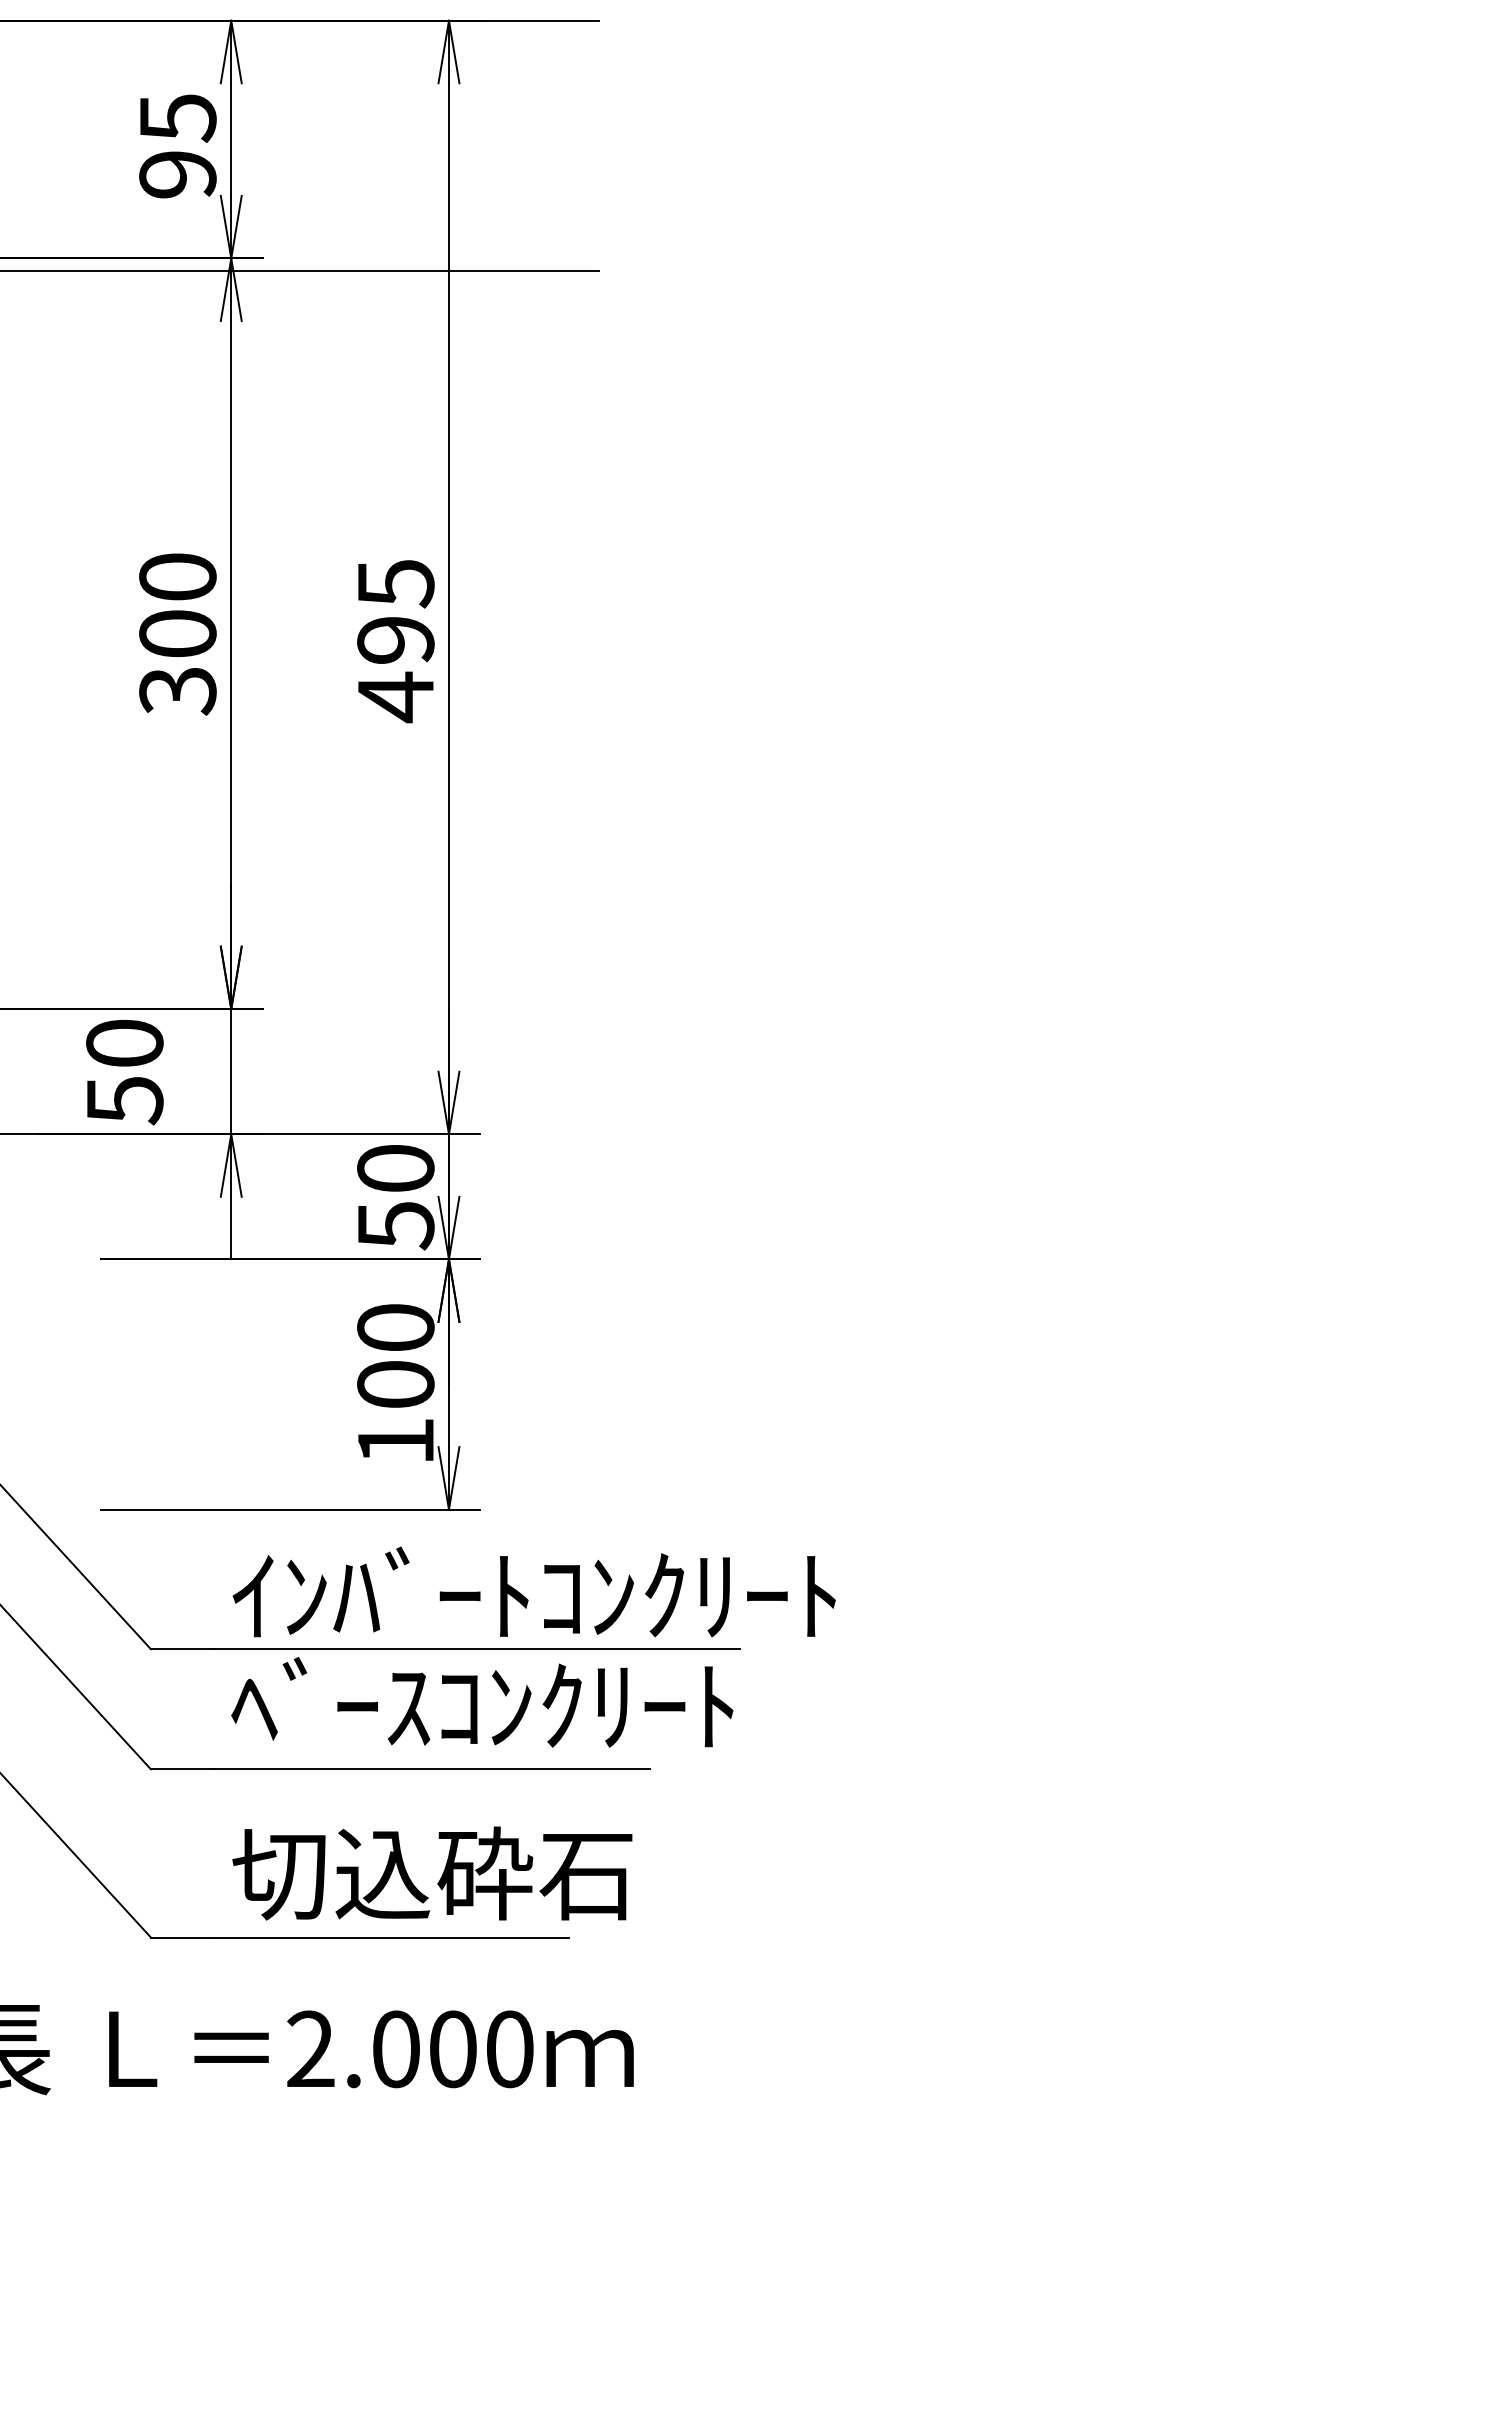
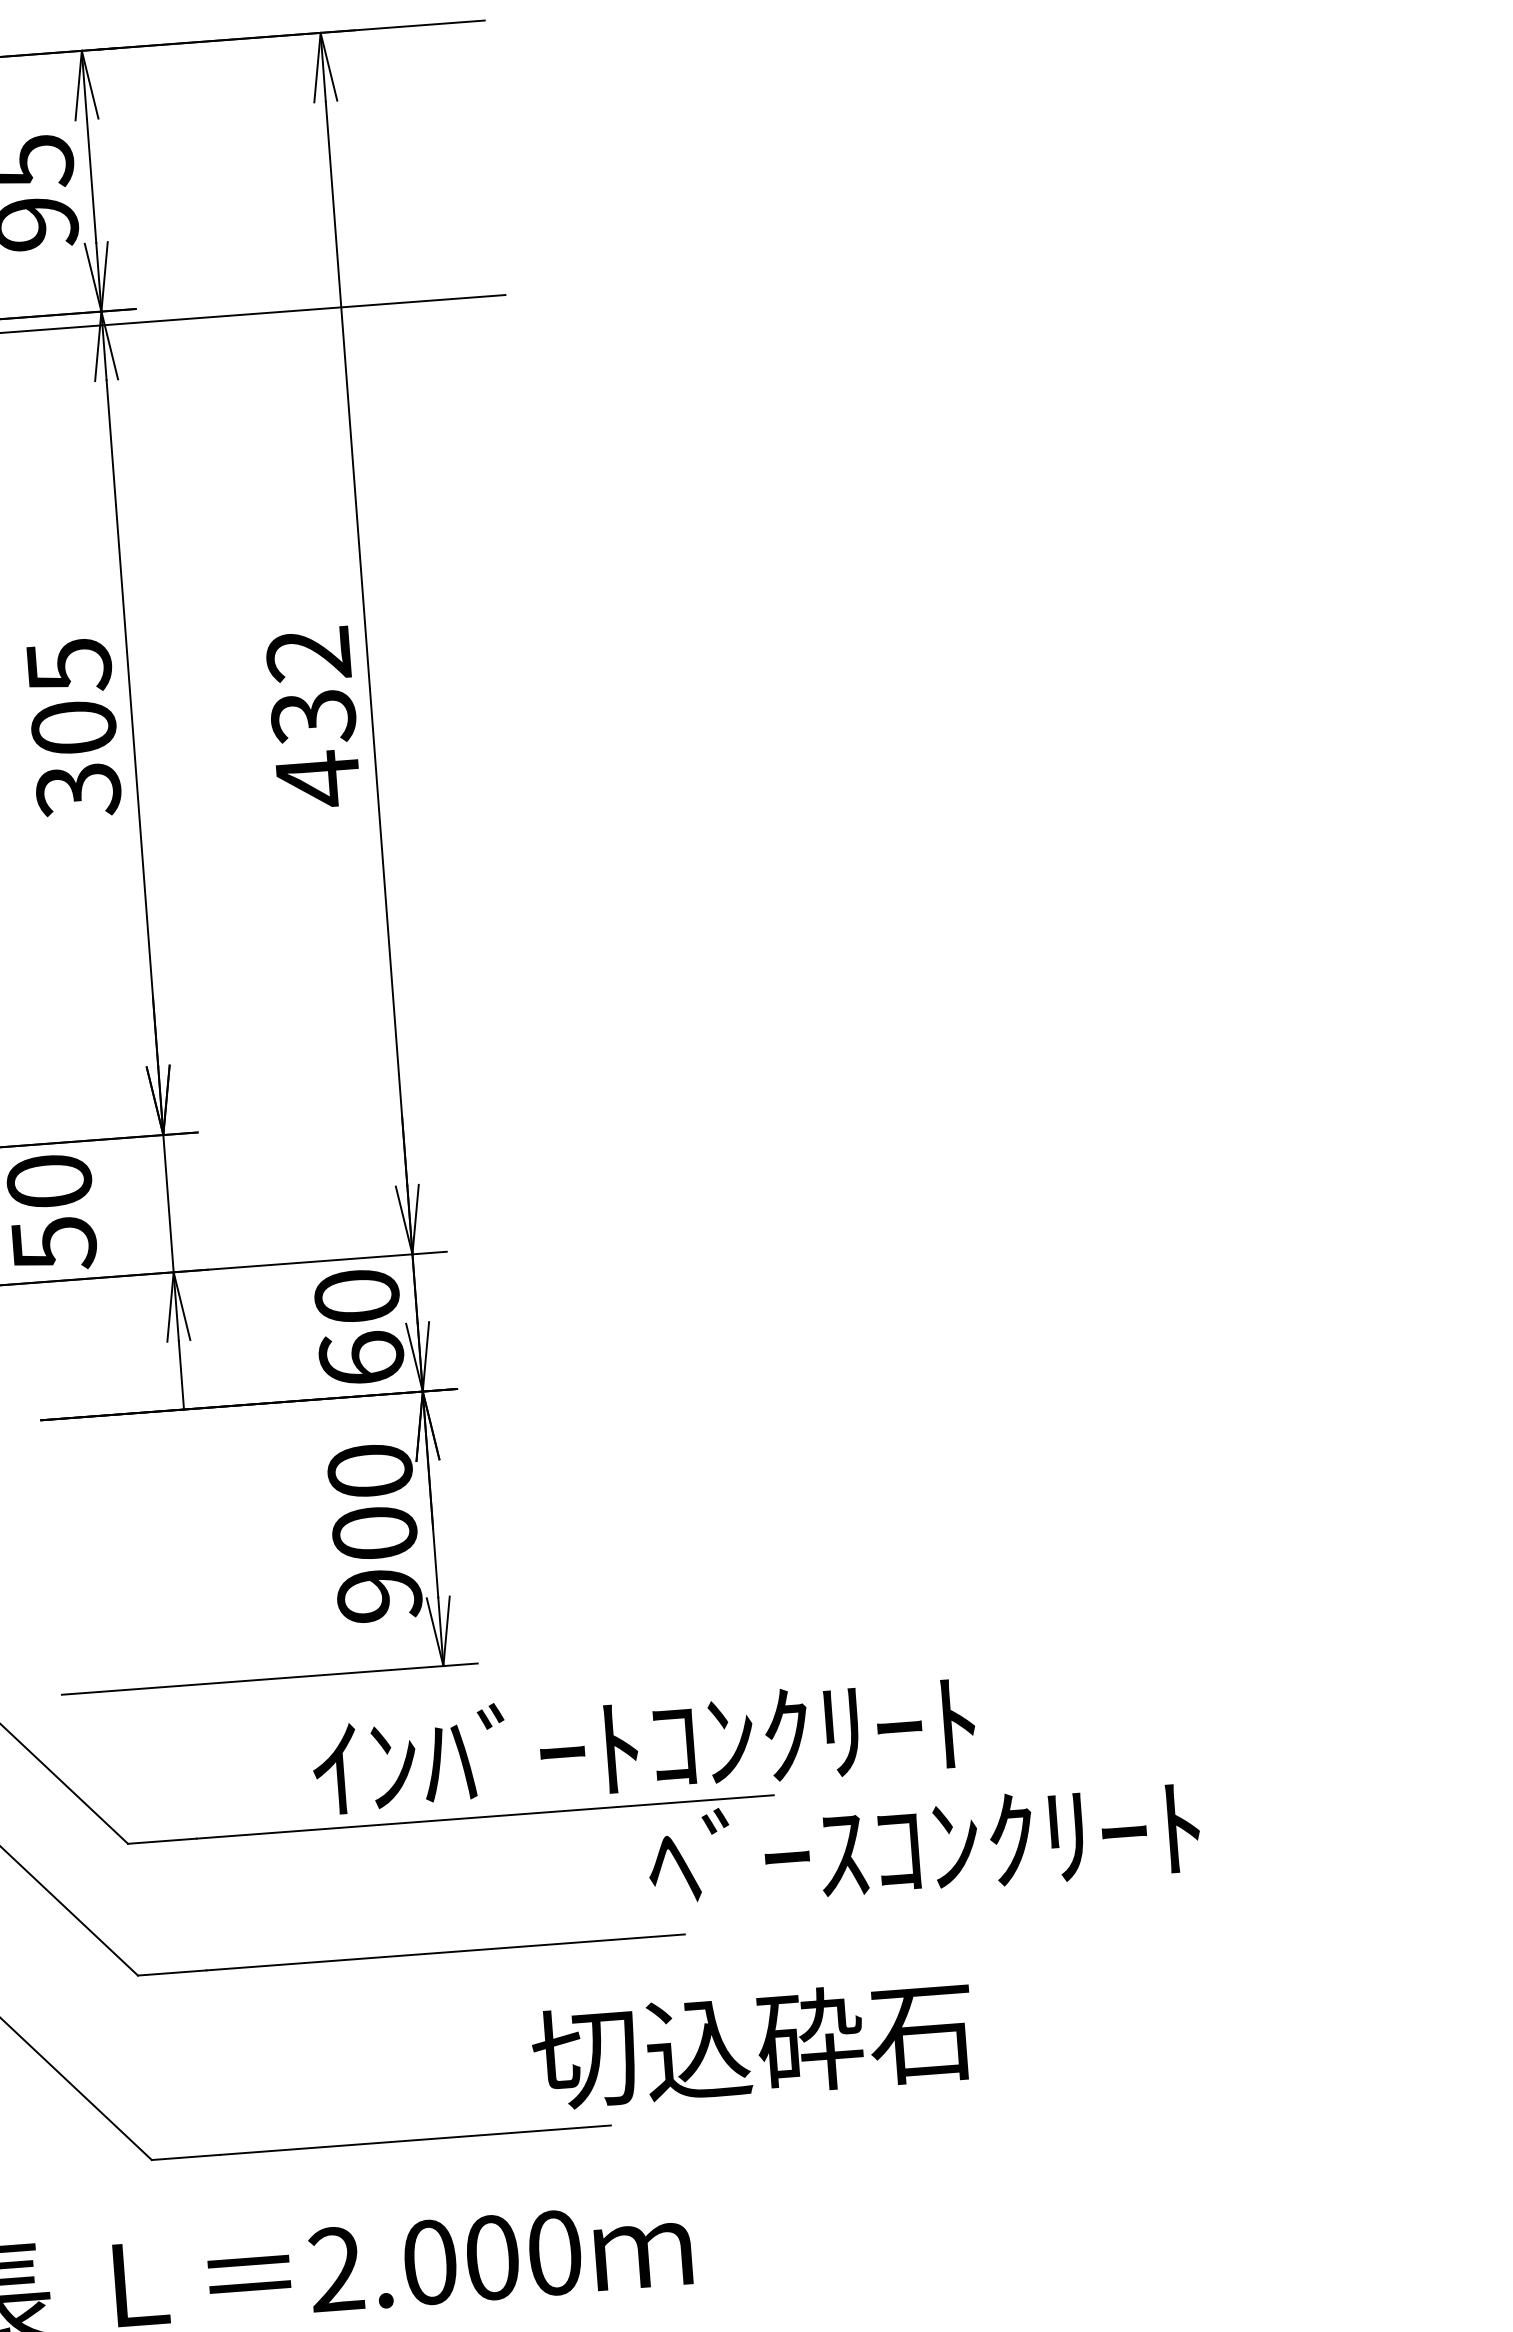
text: (177, 577) -> (68, 666), 300 -> 305
text: (395, 612) -> (310, 686), 495 -> 432
text: (395, 1225) -> (361, 1358), 50 -> 60
text: (395, 1441) -> (379, 1595), 100 -> 900
text: (533, 1591) -> (642, 1741), moved
text: (482, 1702) -> (923, 1842), moved
text: (432, 1873) -> (752, 2044), moved

